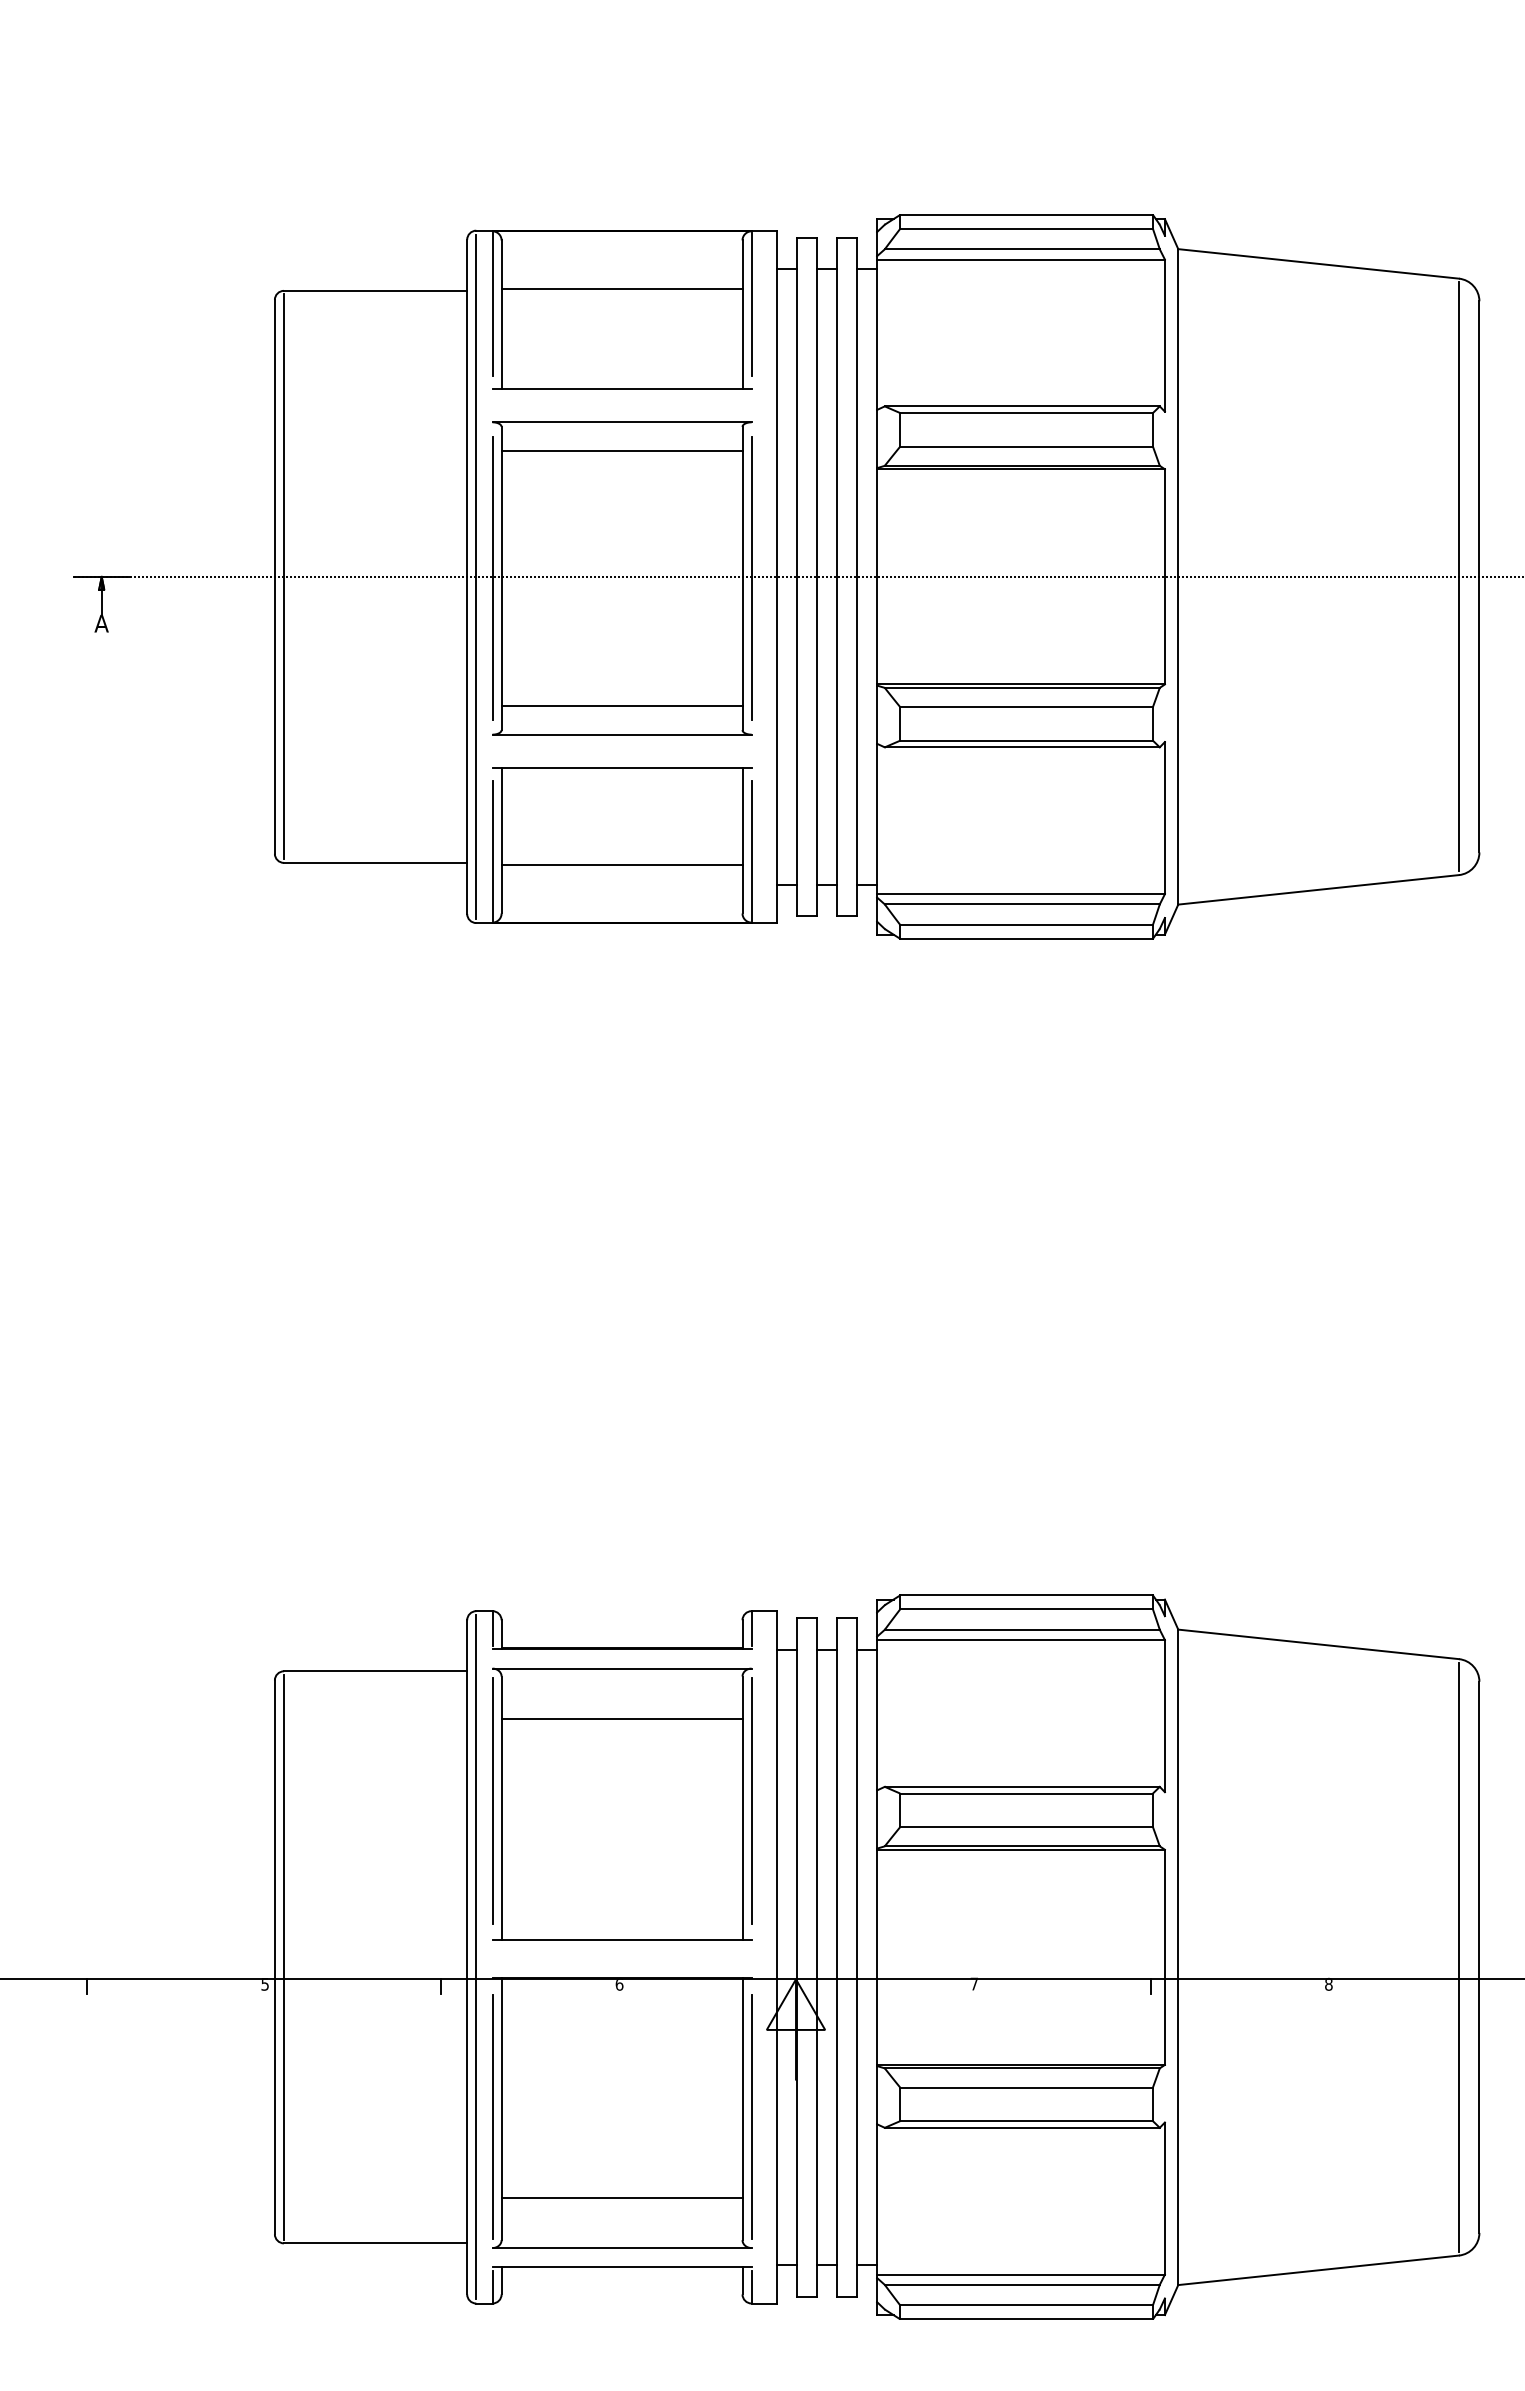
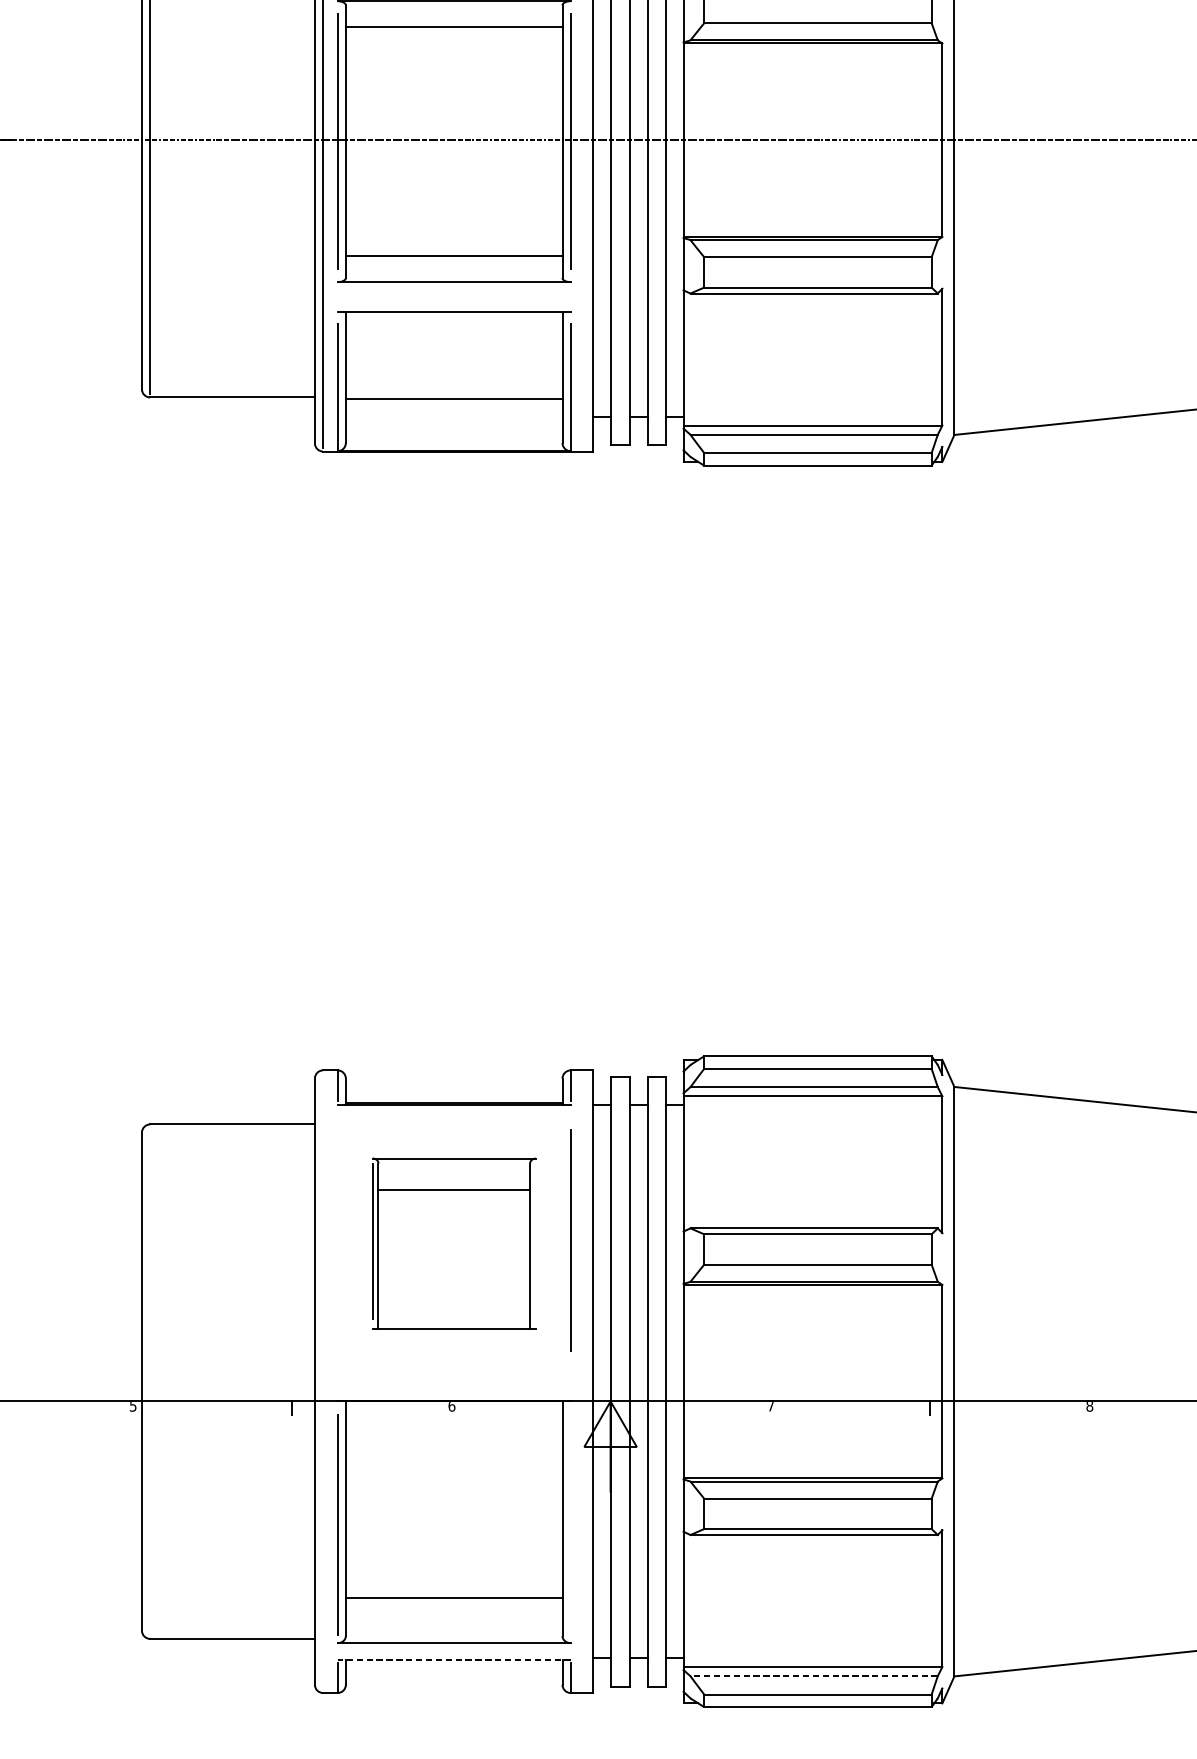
part: (622, 1803) -> (454, 1243), size x0.7
line: (283, 1956) -> (149, 1380), removed
line: (476, 1957) -> (323, 1381), removed
line: (751, 2116) -> (570, 1524), removed
line: (622, 2267) -> (454, 1660), solid -> dashed
line: (1021, 2284) -> (813, 1675), solid -> dashed

